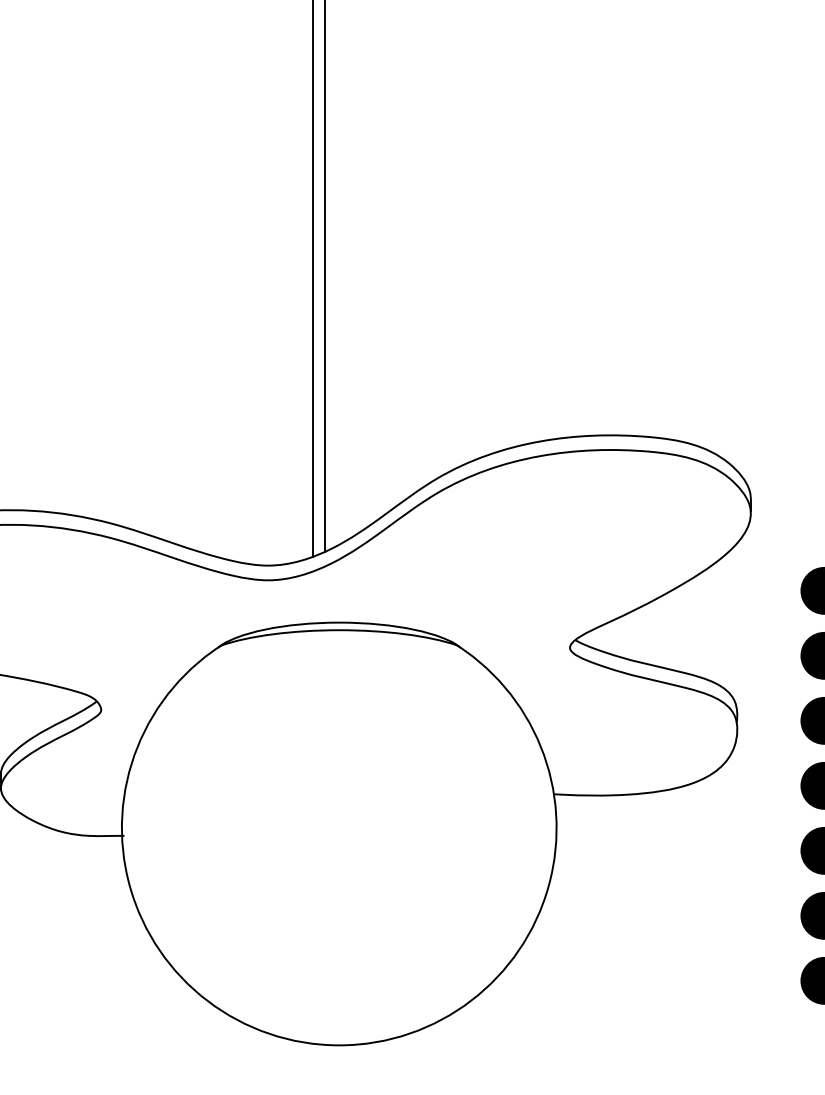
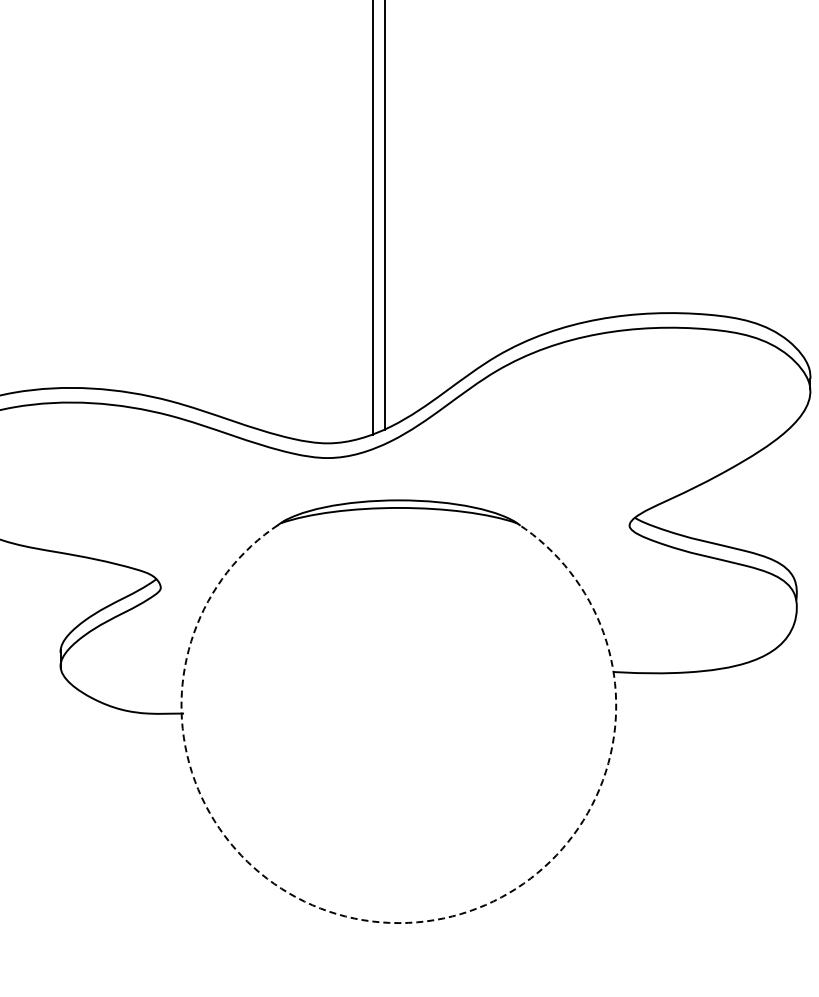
arc: (339, 1045) -> (399, 923), solid -> dashed

